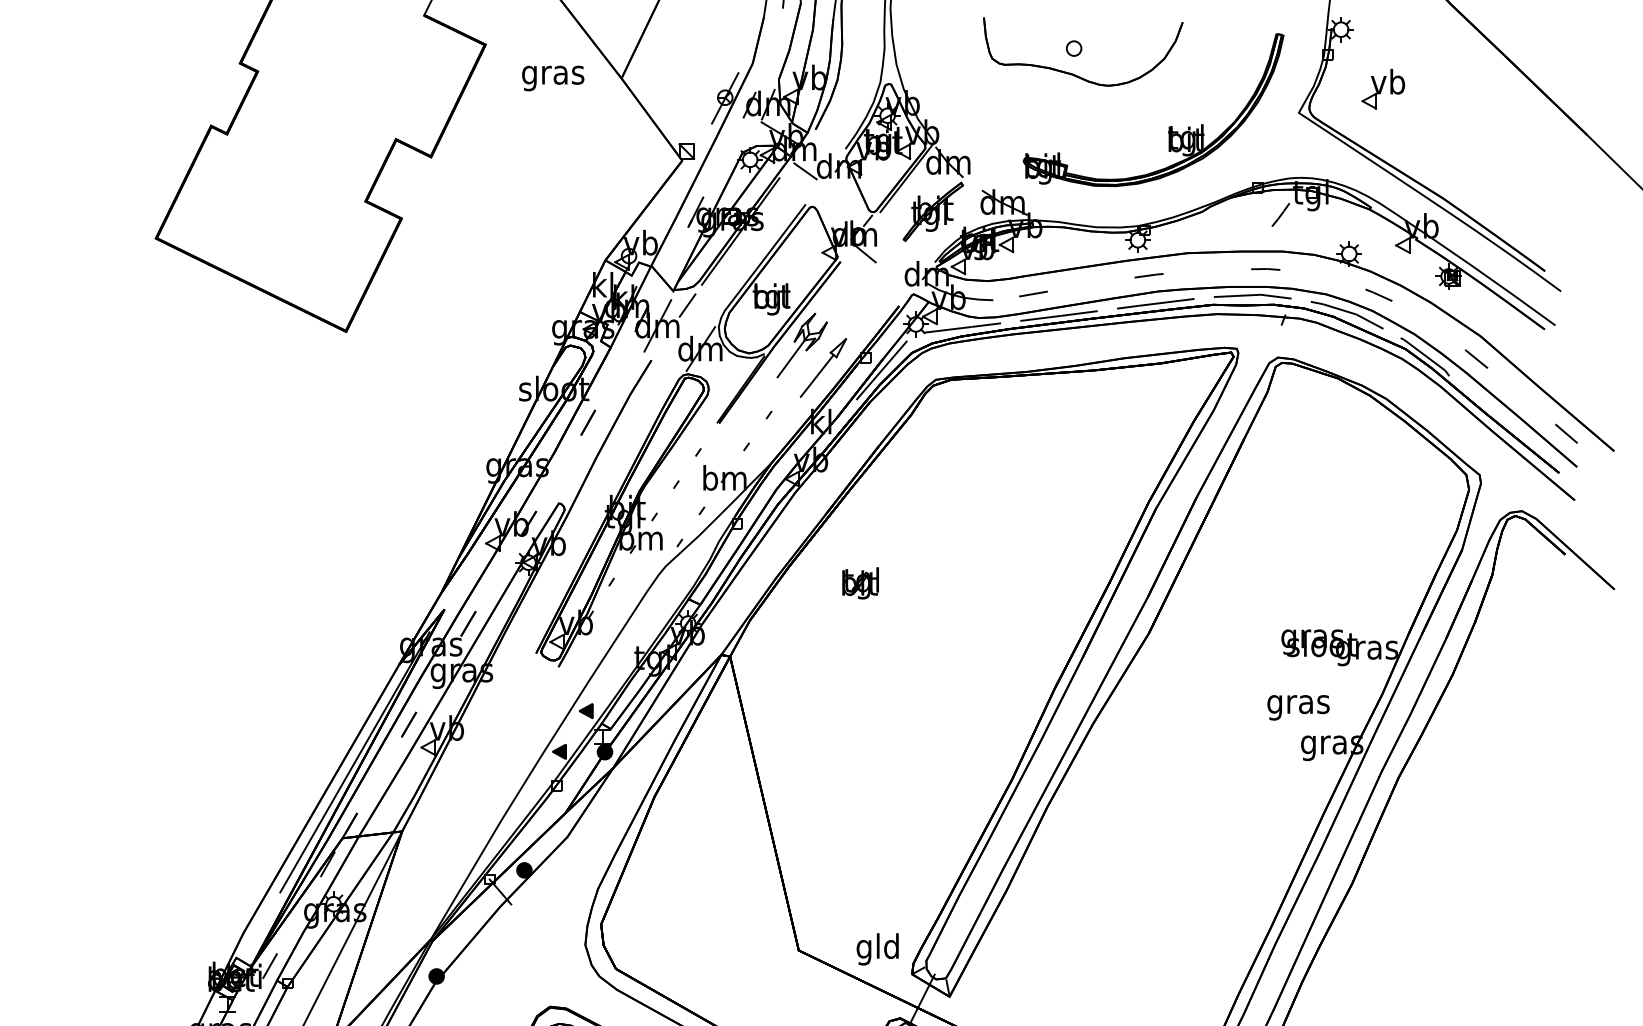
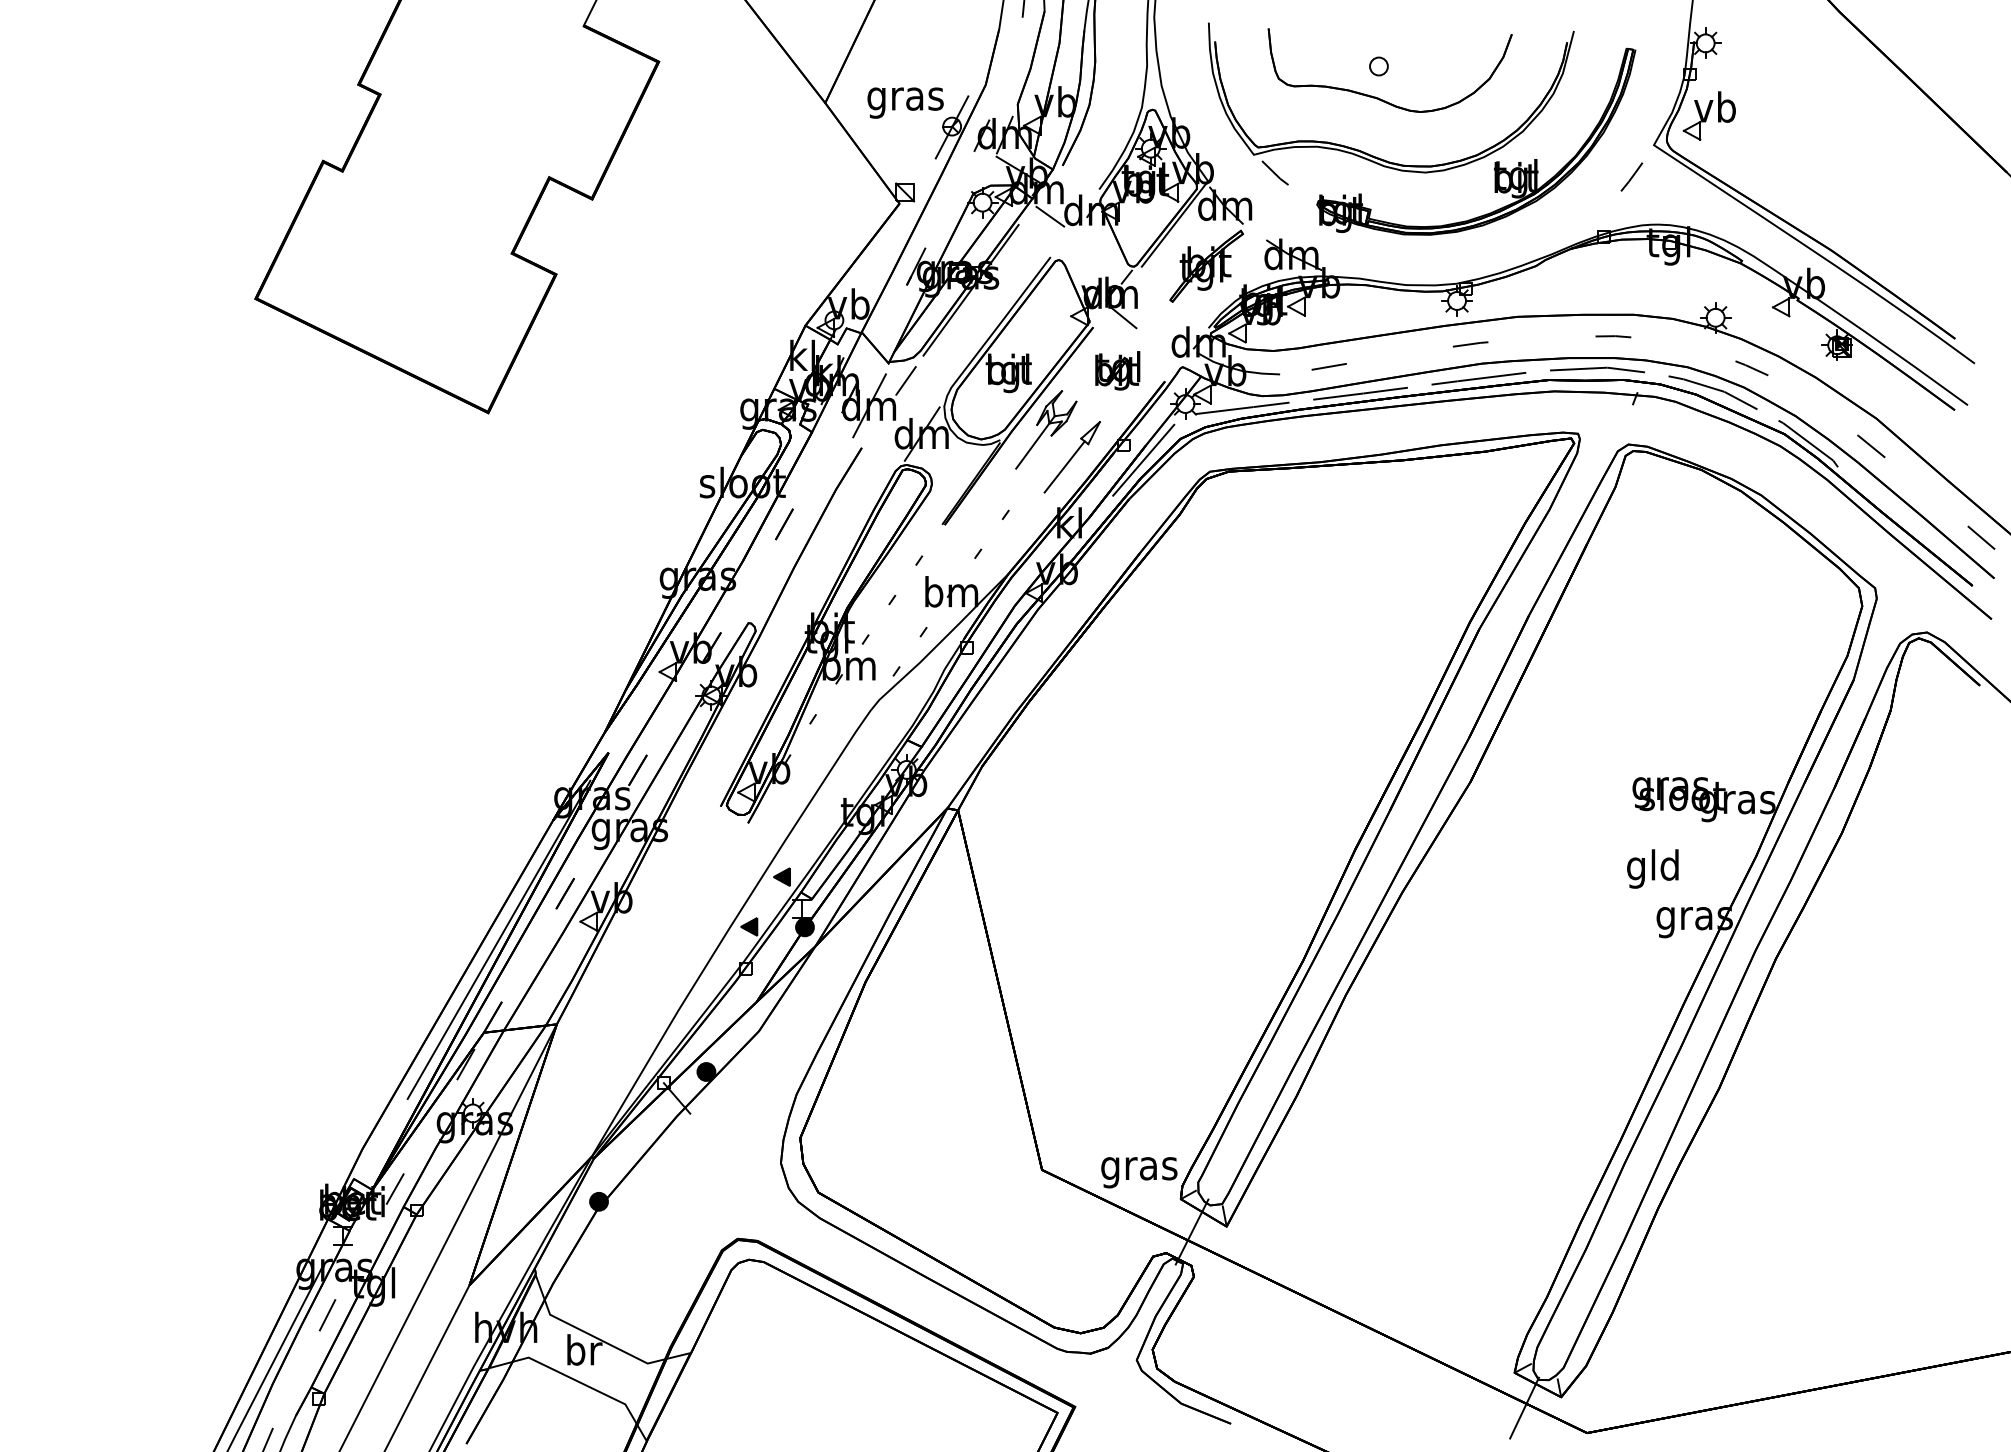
text: (553, 78) -> (905, 102), moved
part: (1382, 88) -> (1708, 115), moved
part: (1068, 120) -> (1371, 154), added
line: (1280, 214) -> (1631, 176), moved
part: (860, 583) -> (1117, 370), moved
text: (1298, 704) -> (1653, 868), gras -> gld
text: (878, 949) -> (1139, 1168), gld -> gras

